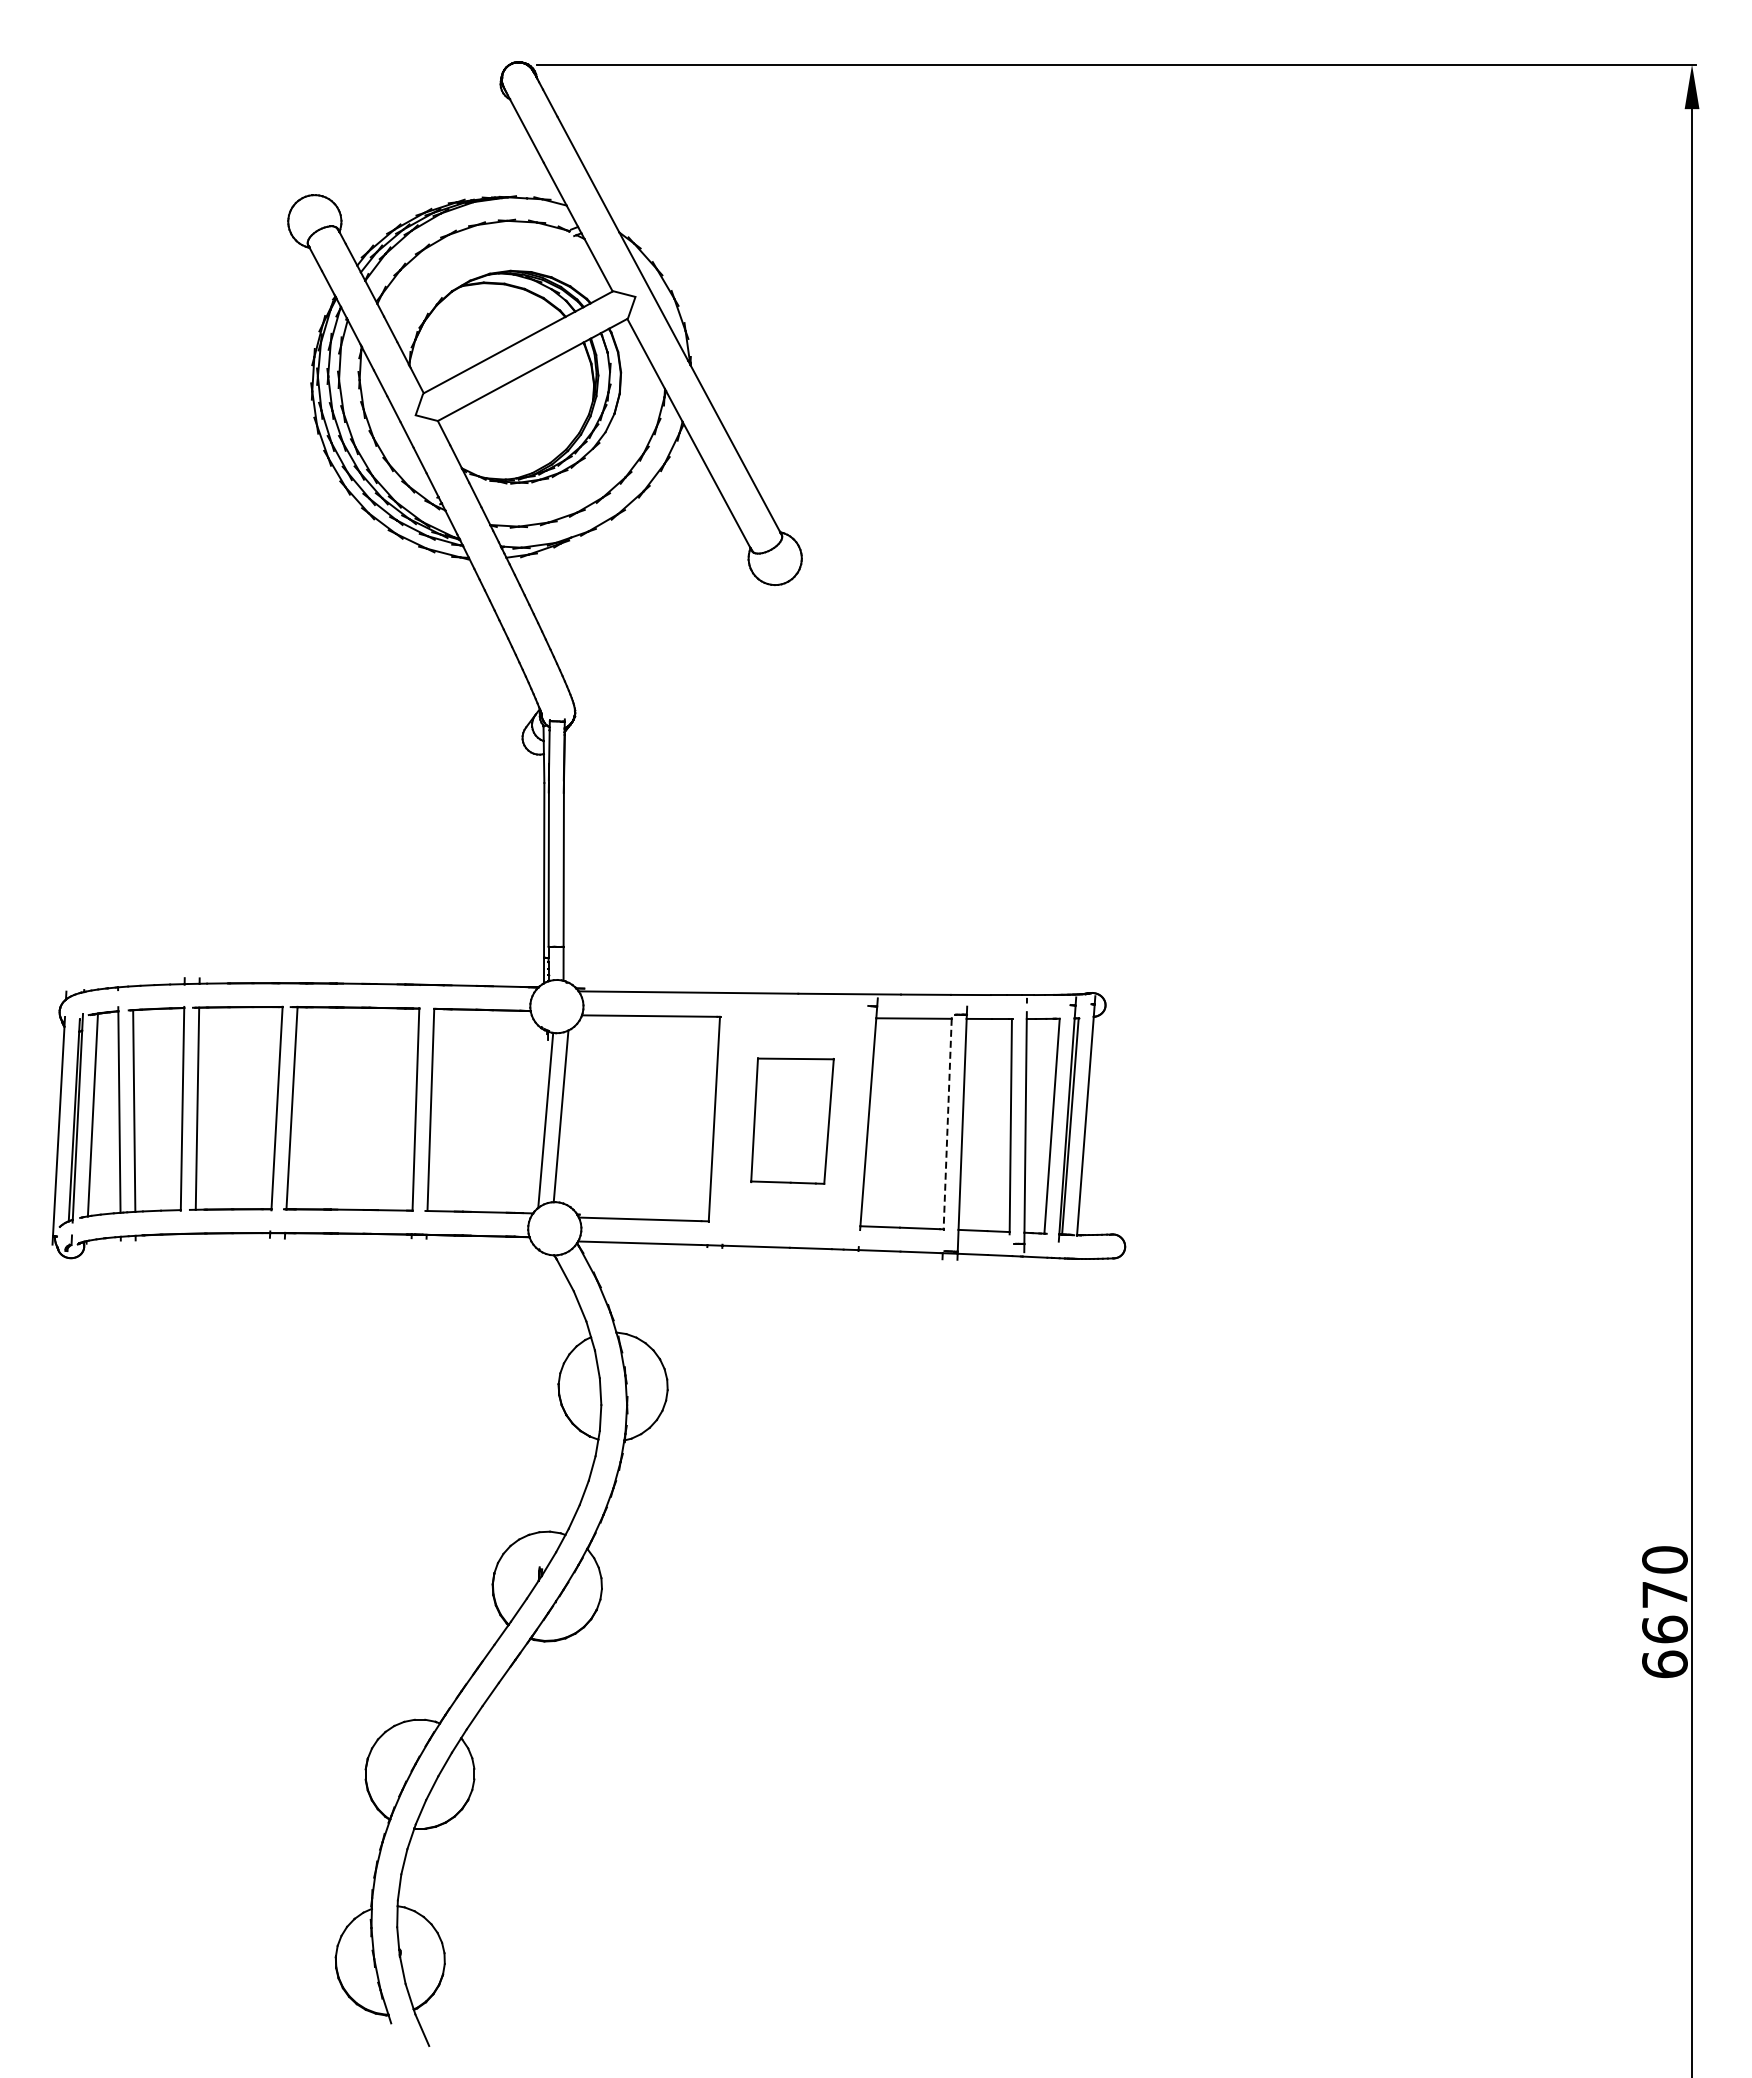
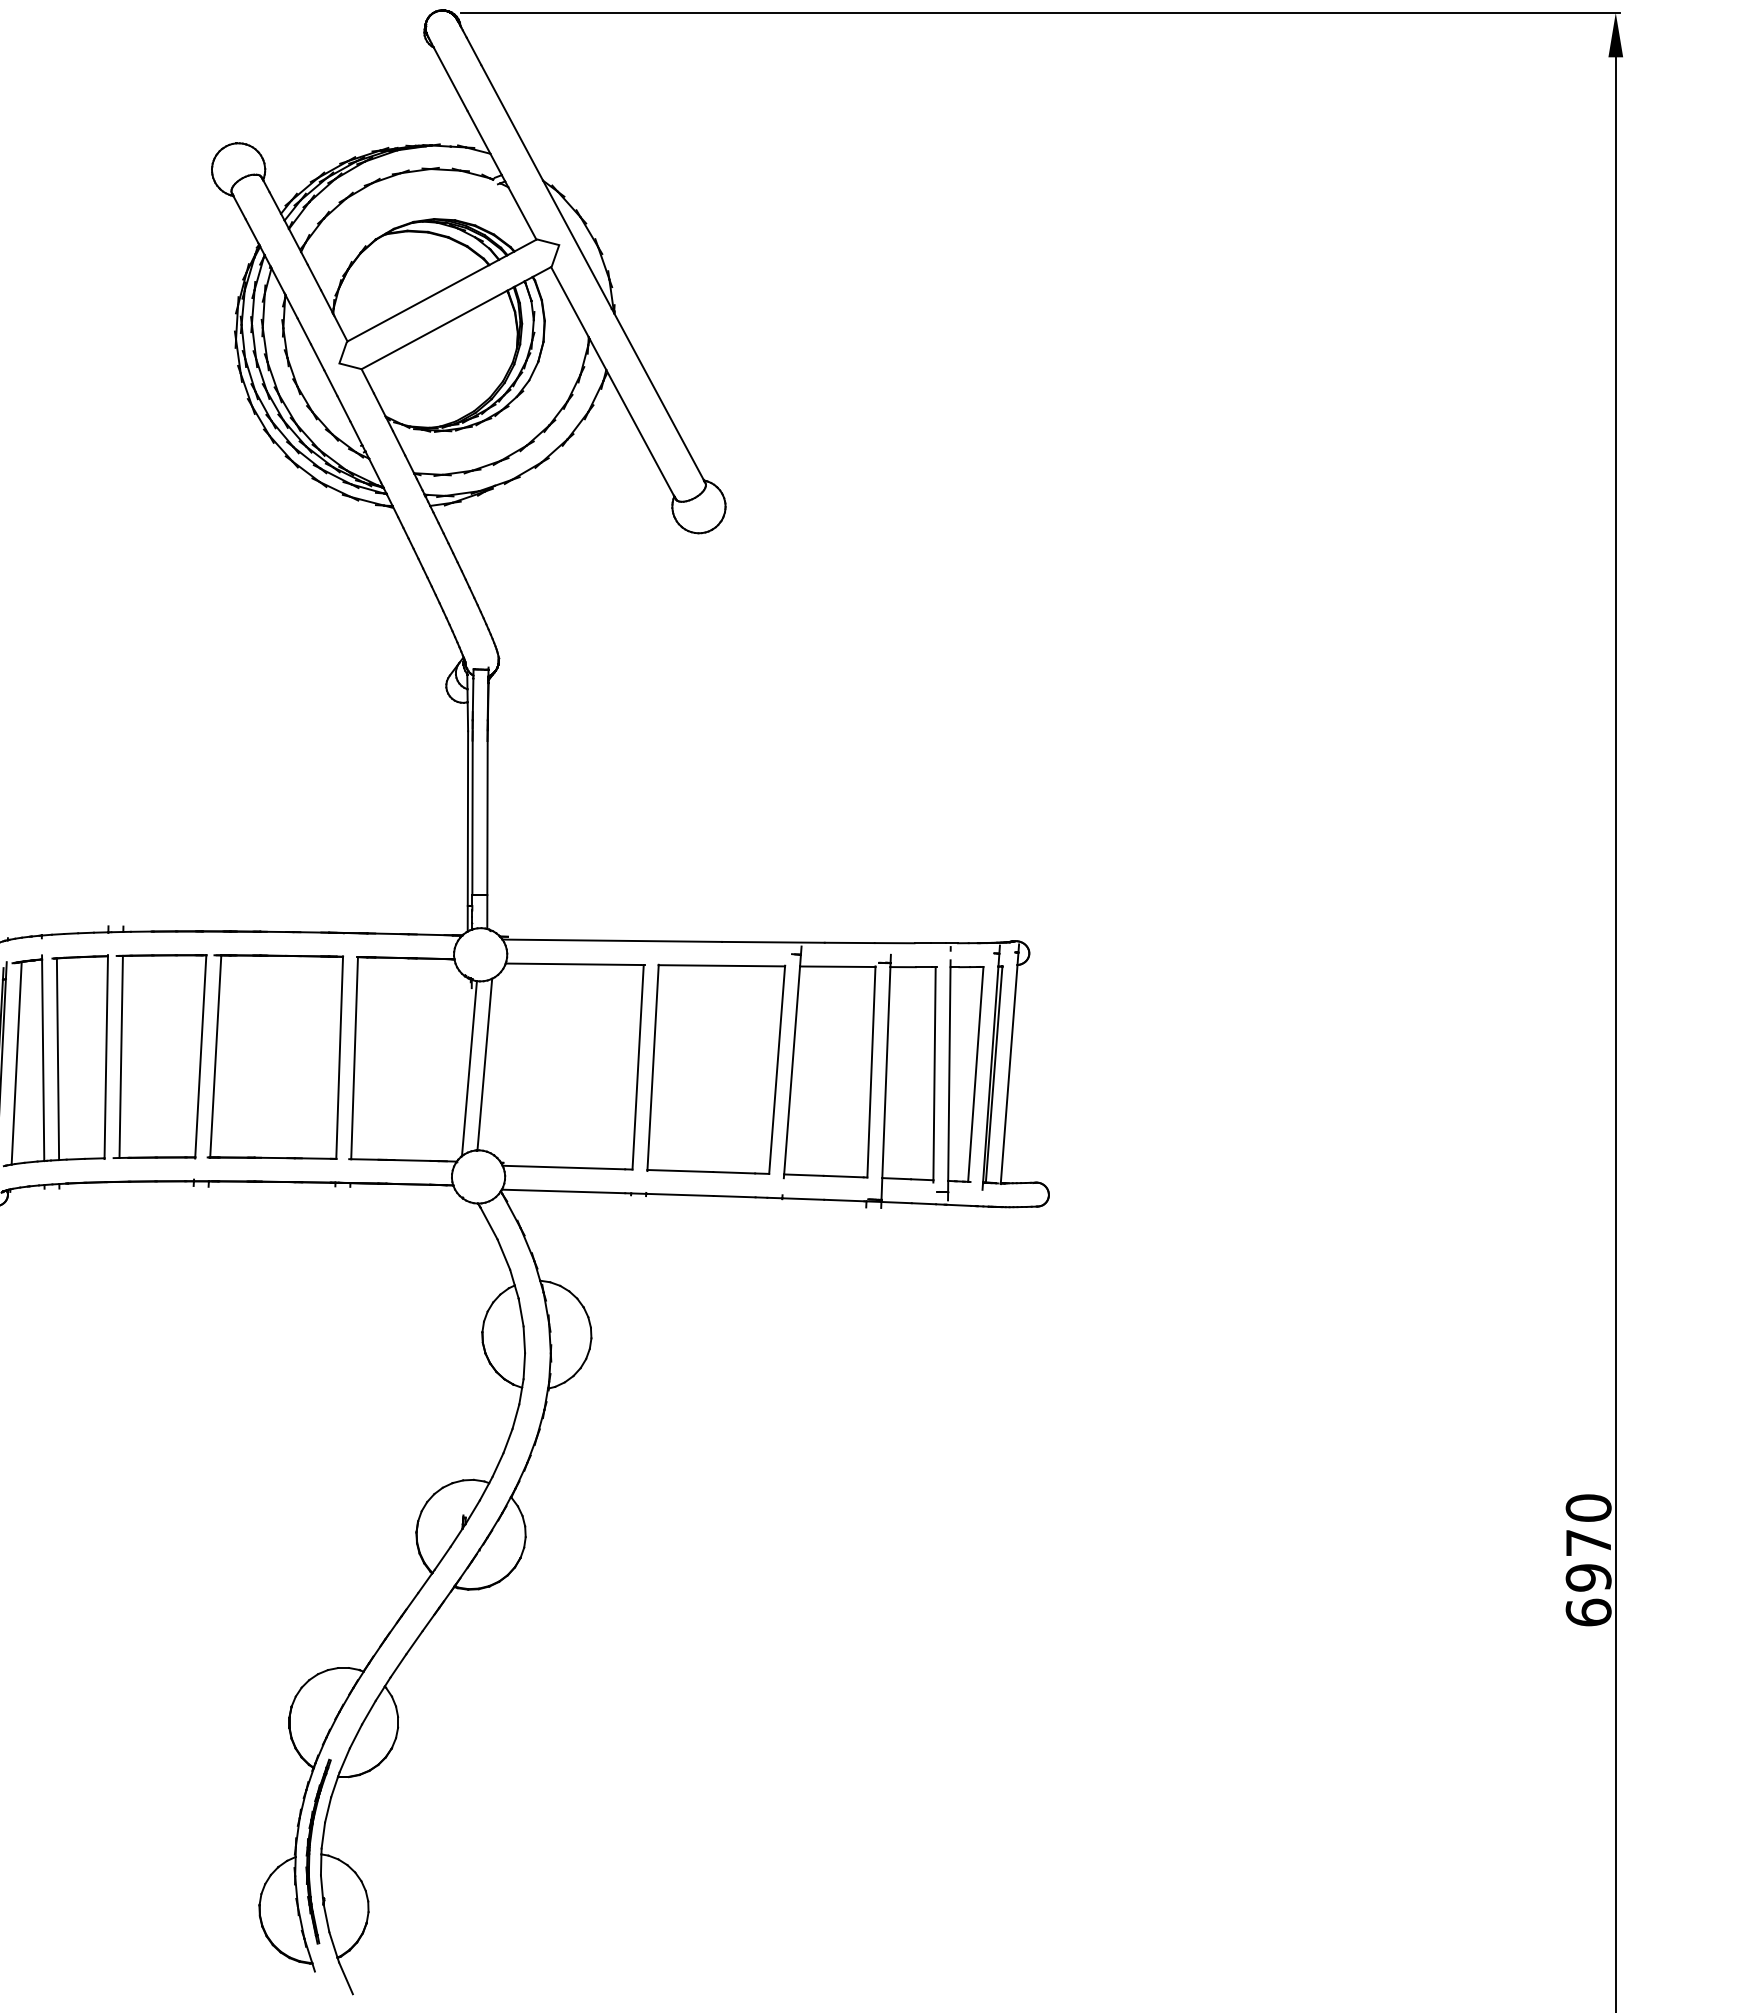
part: (792, 1120) -> (716, 1068), size x1.67
line: (947, 1124) -> (871, 1072), dashed -> solid
text: (1664, 1629) -> (1588, 1577), 6670 -> 6970
part: (386, 1903) -> (310, 1851), added

